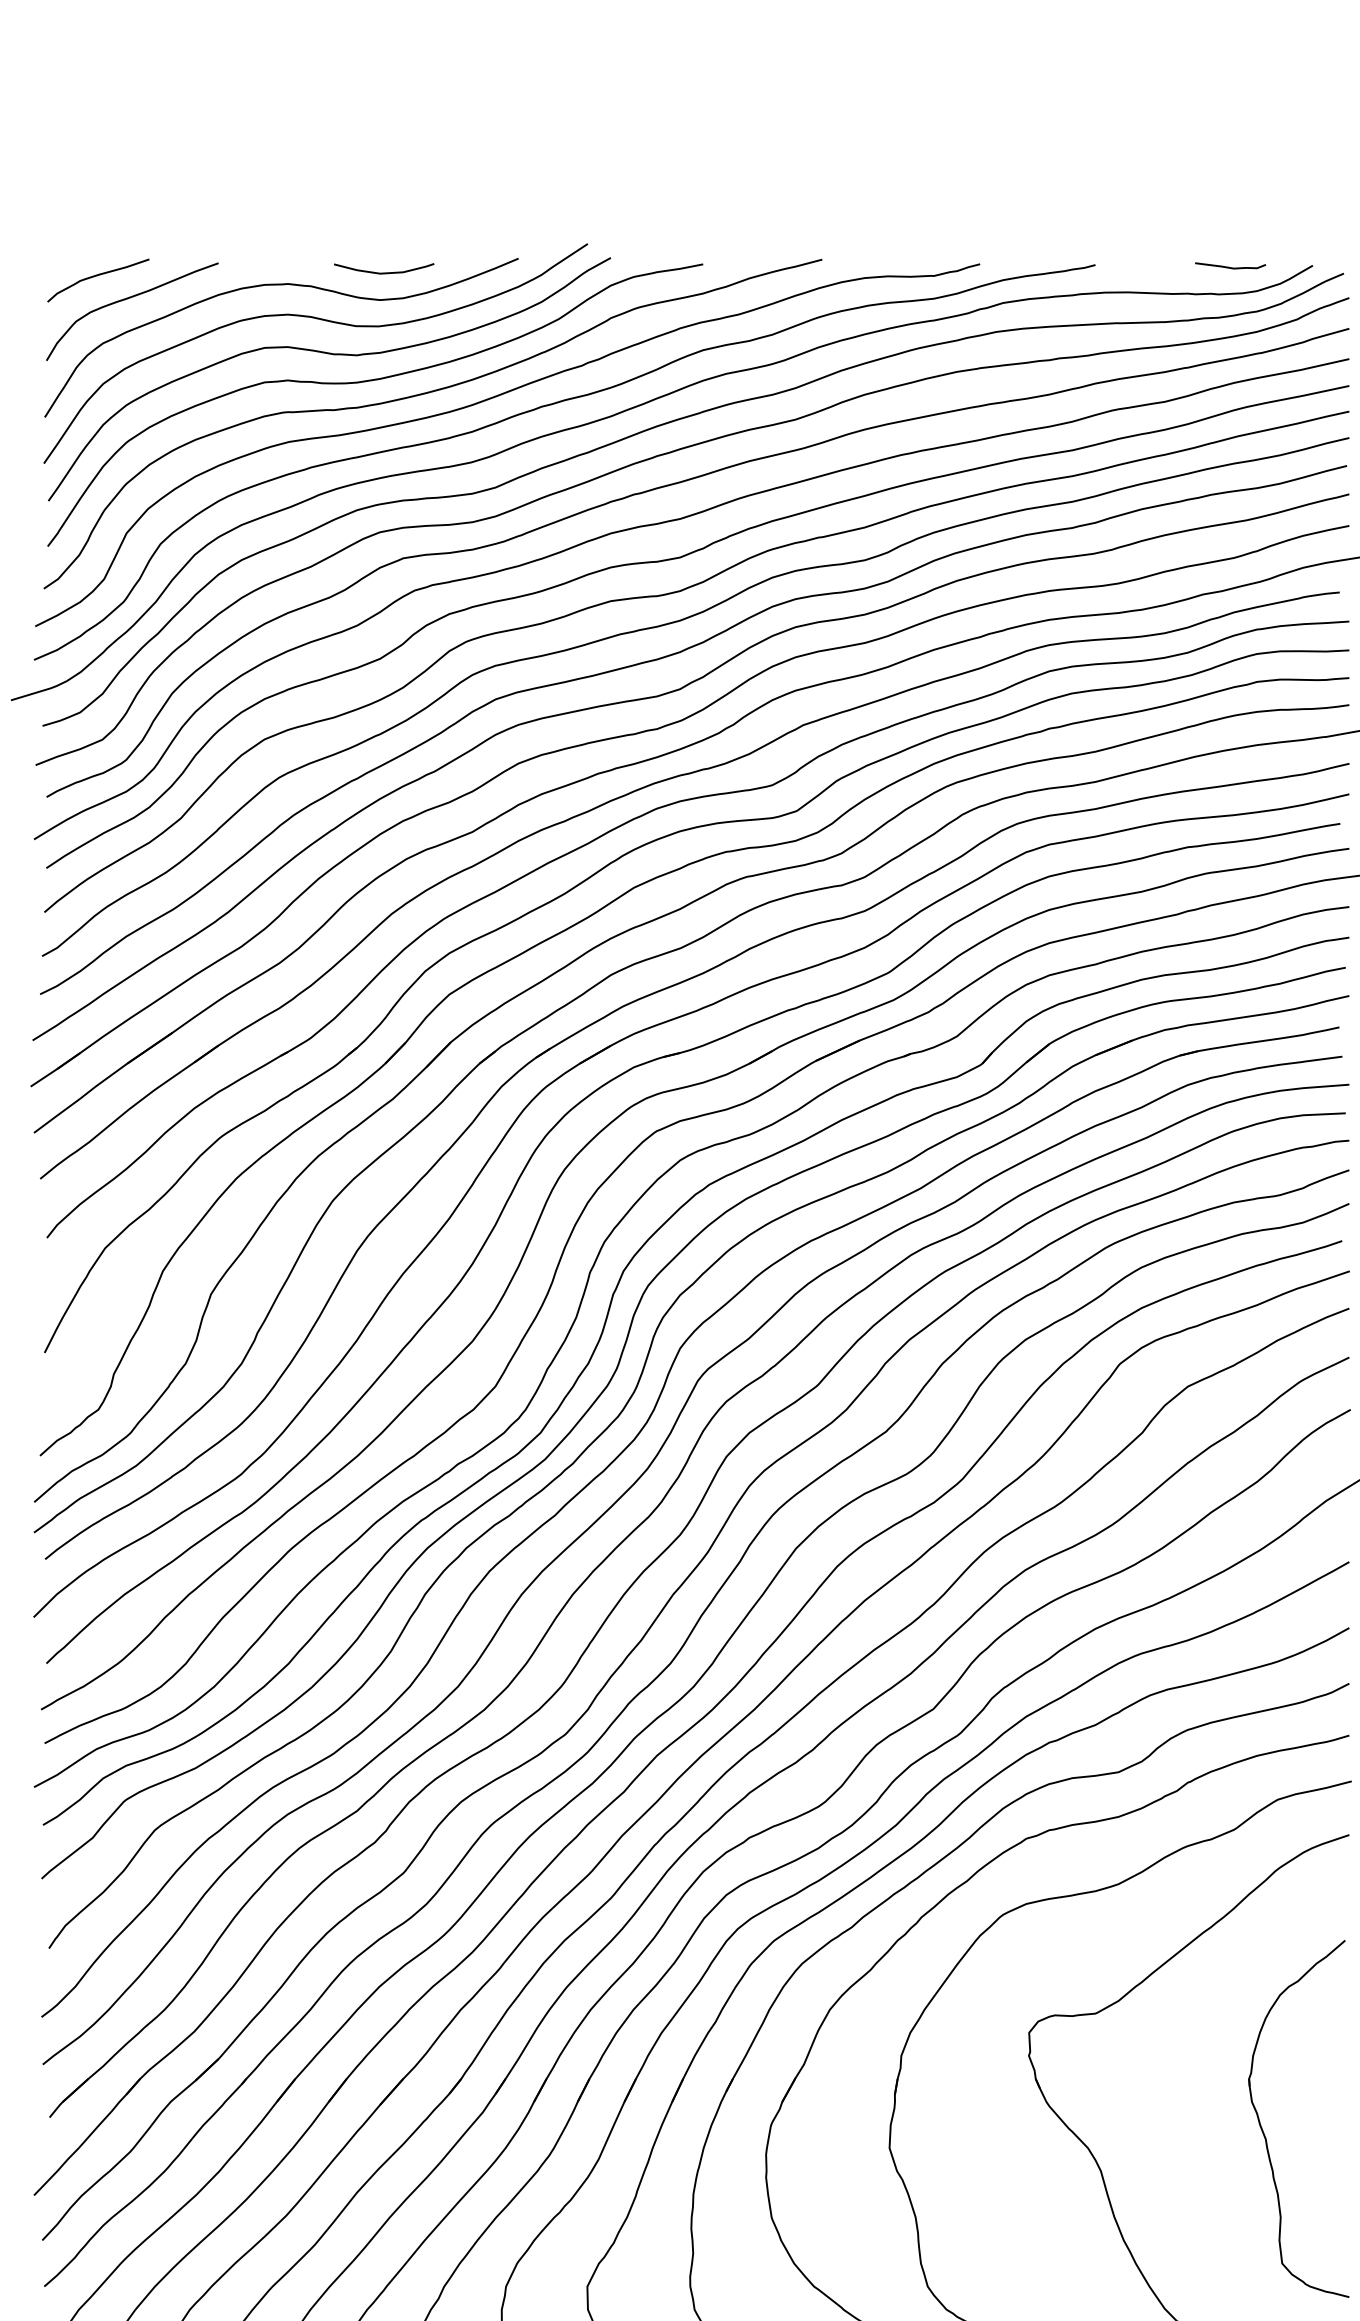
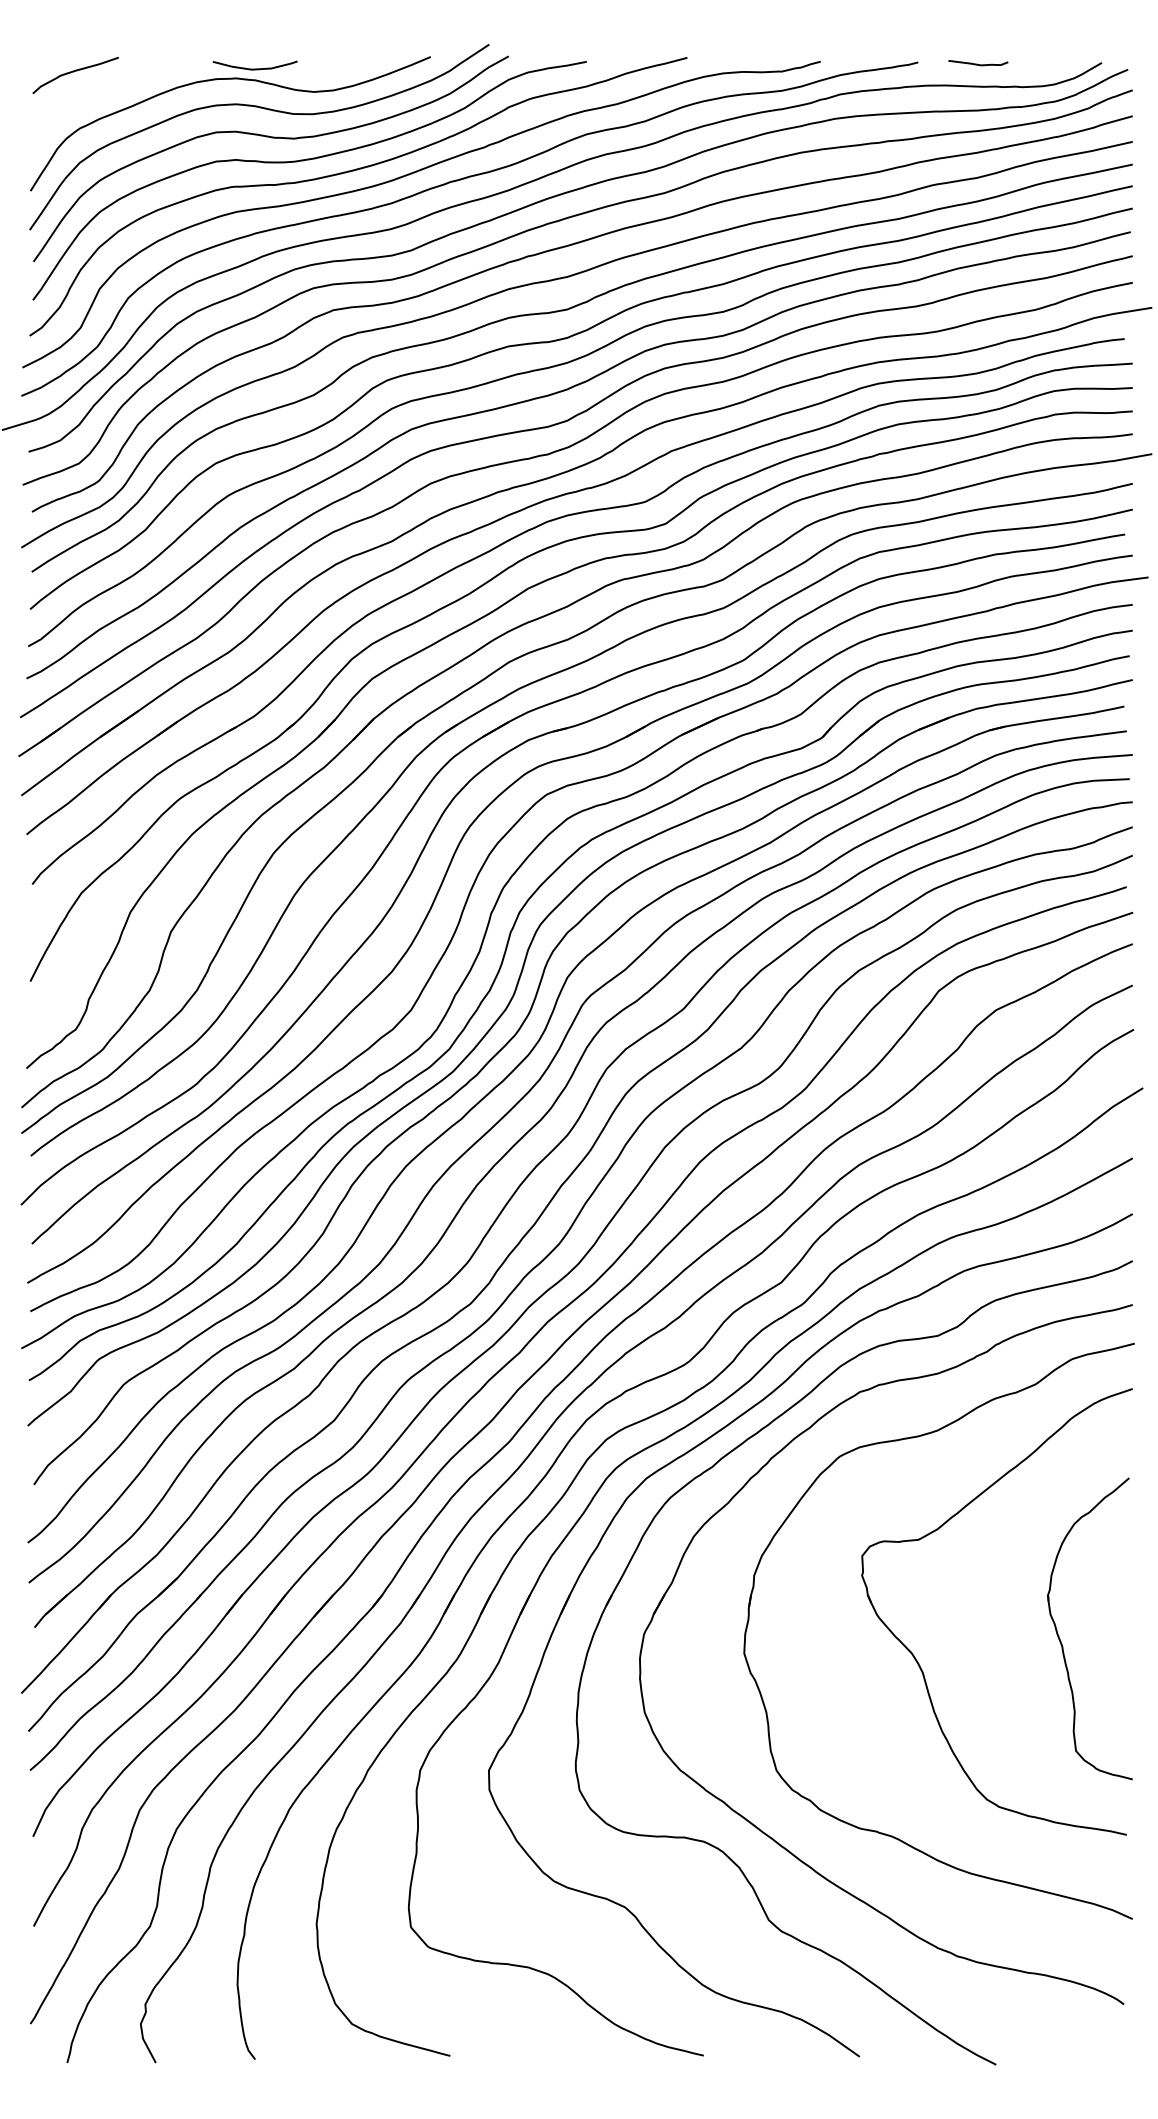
curve: (1229, 266) -> (977, 63), moved
curve: (383, 272) -> (254, 68), moved
curve: (128, 299) -> (101, 91), removed

